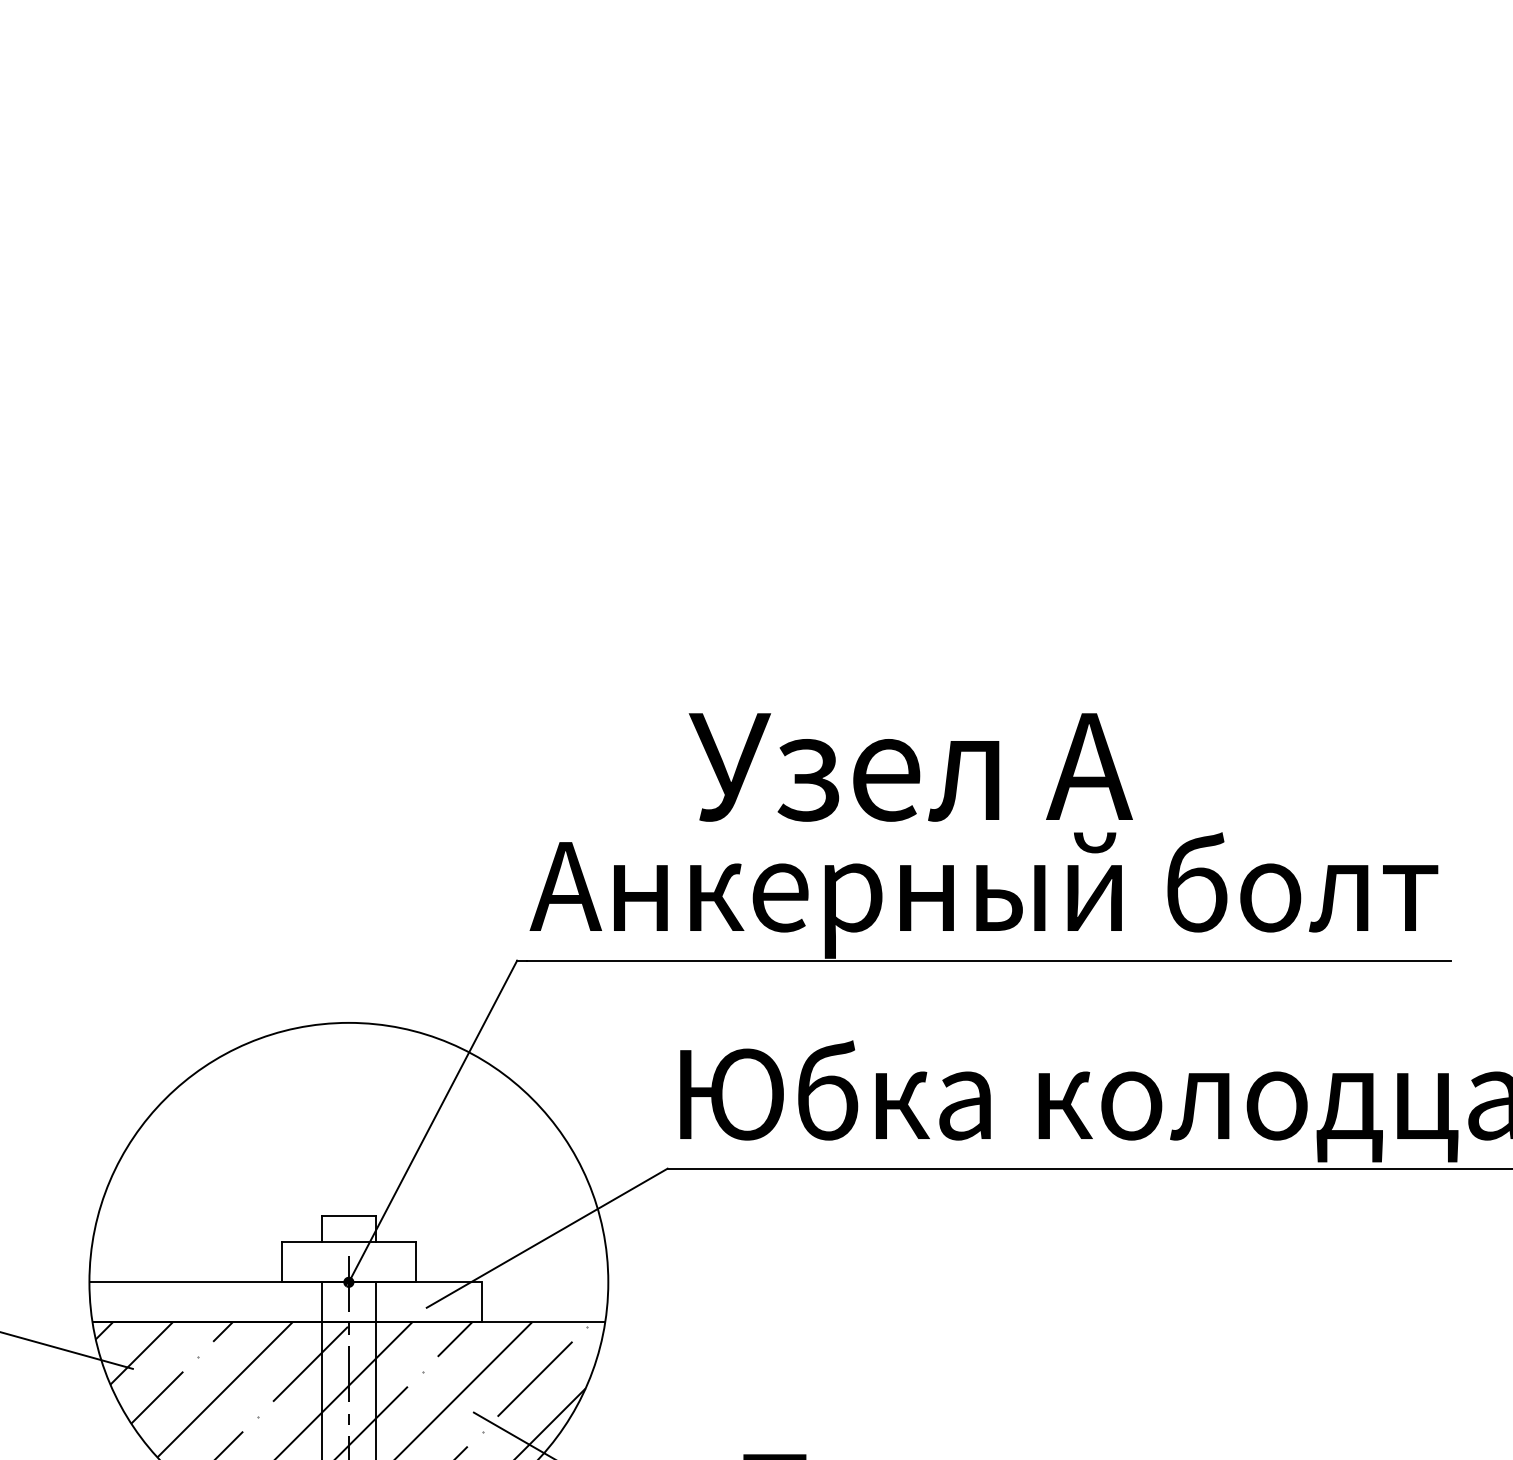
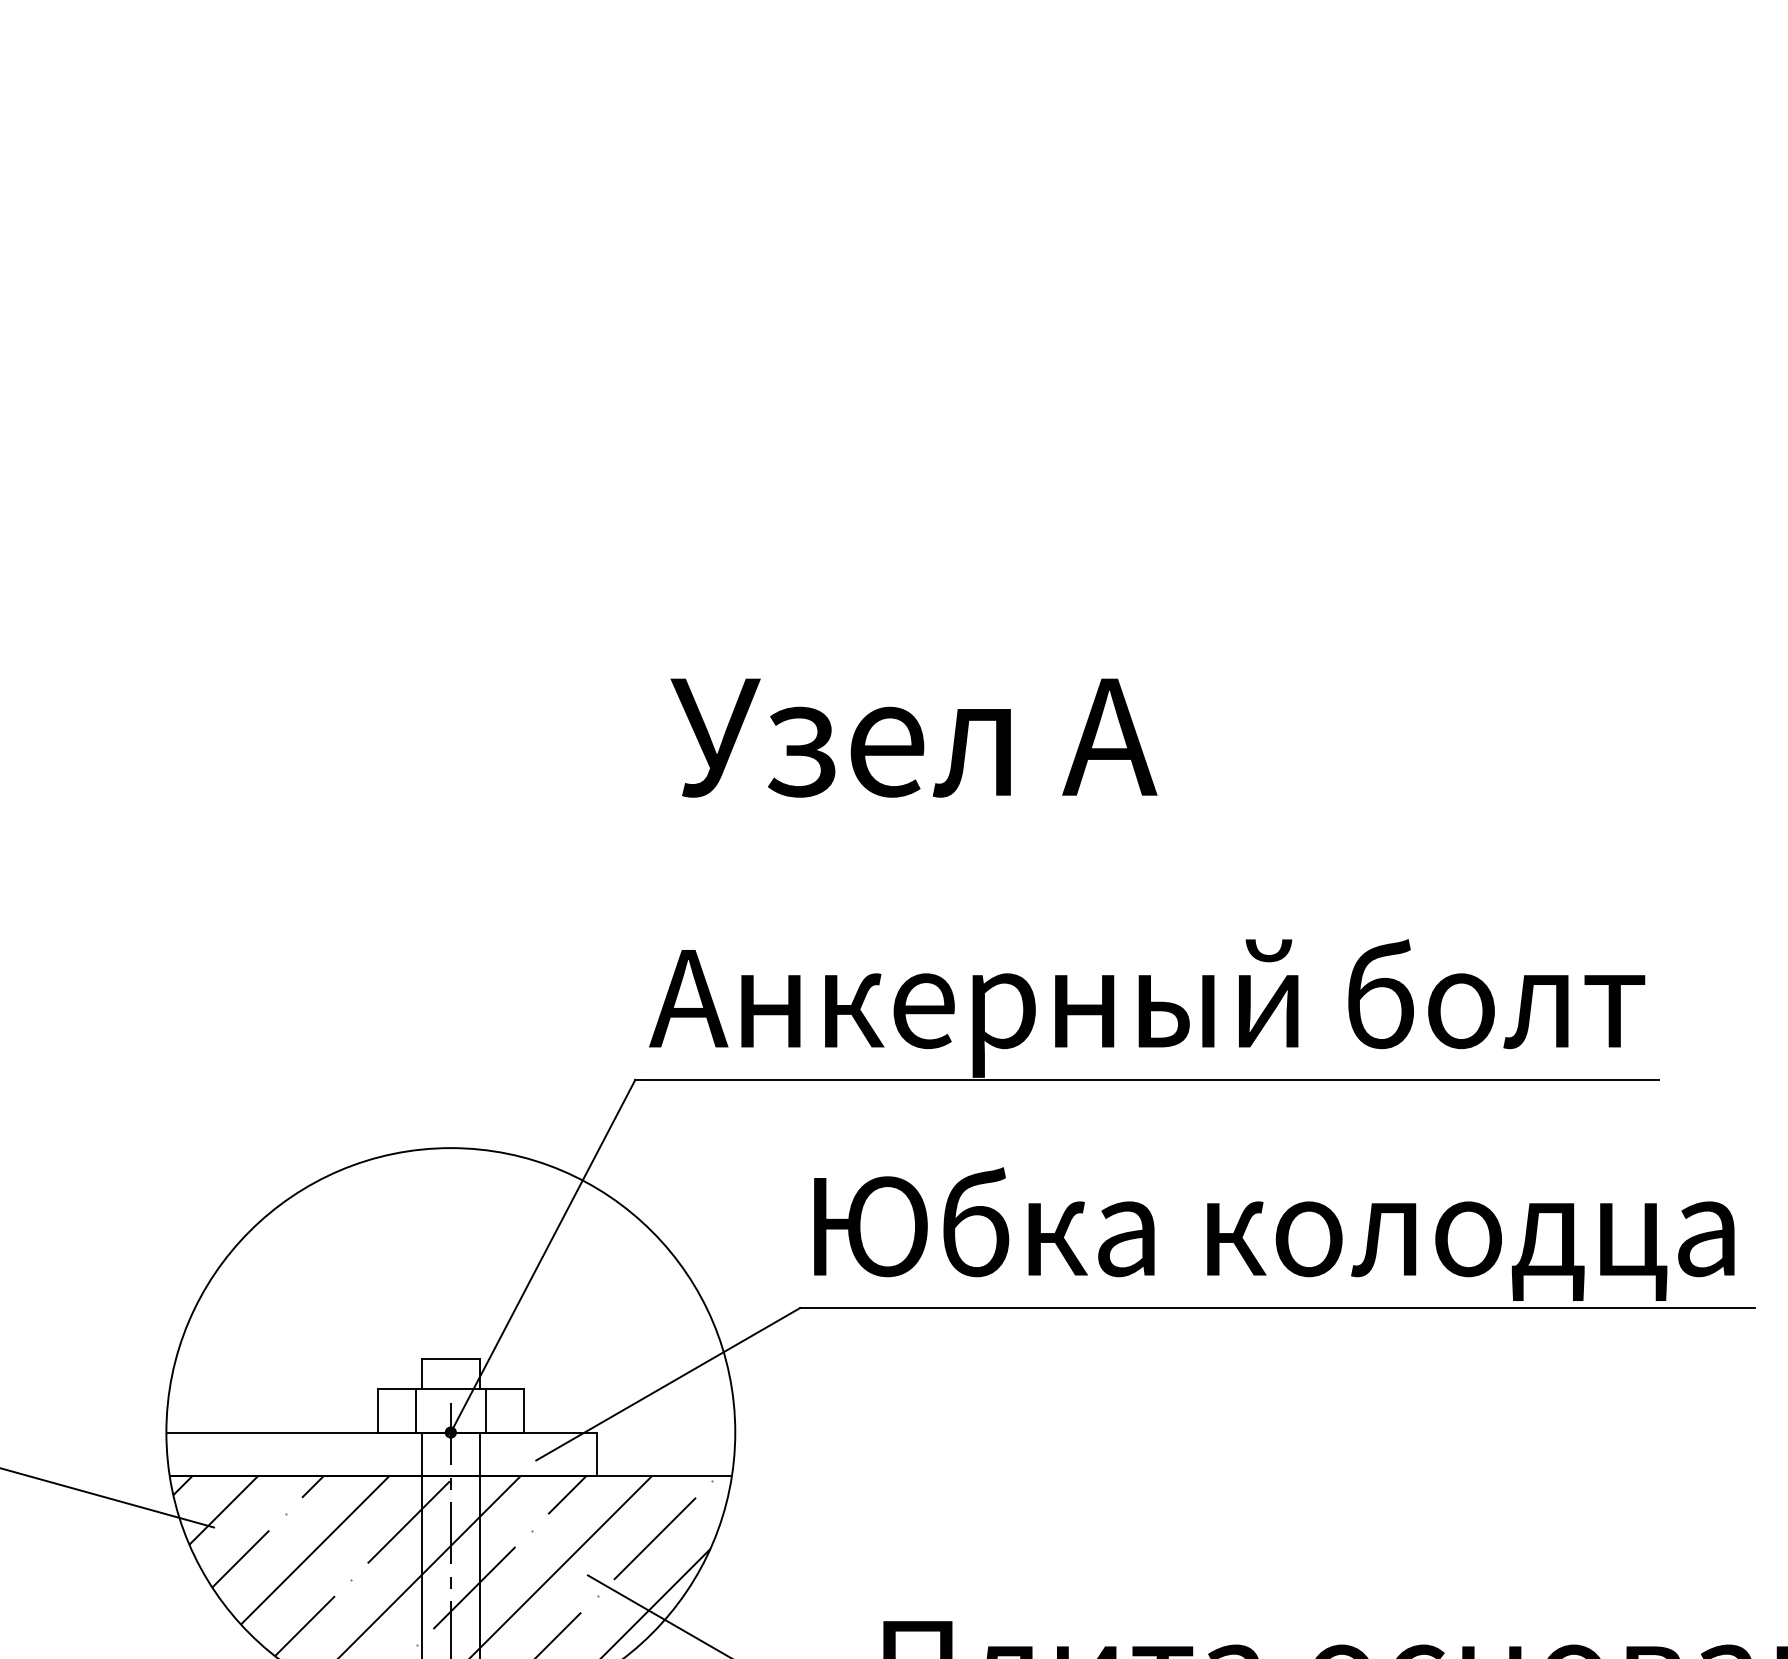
text: (910, 766) -> (913, 737), moved
line: (316, 1262) -> (415, 1410), added
line: (380, 1262) -> (485, 1410), added

